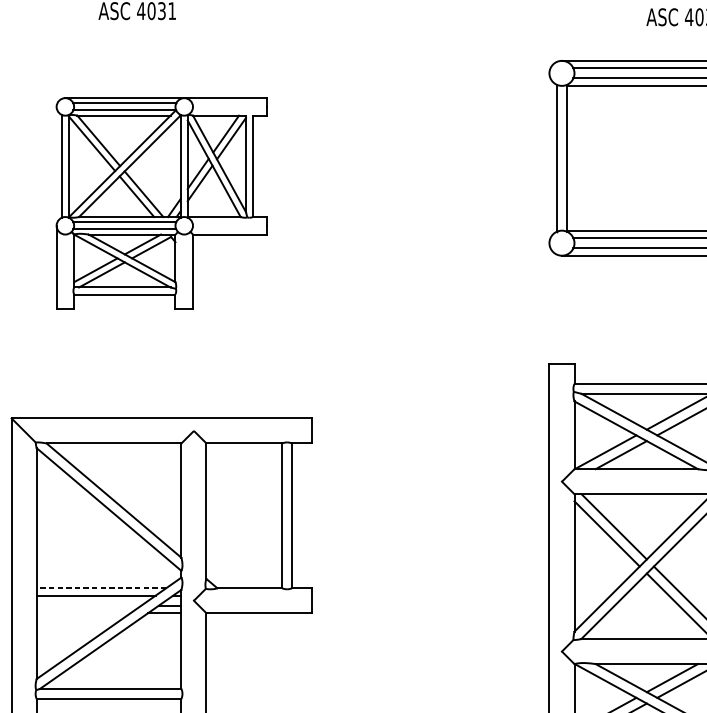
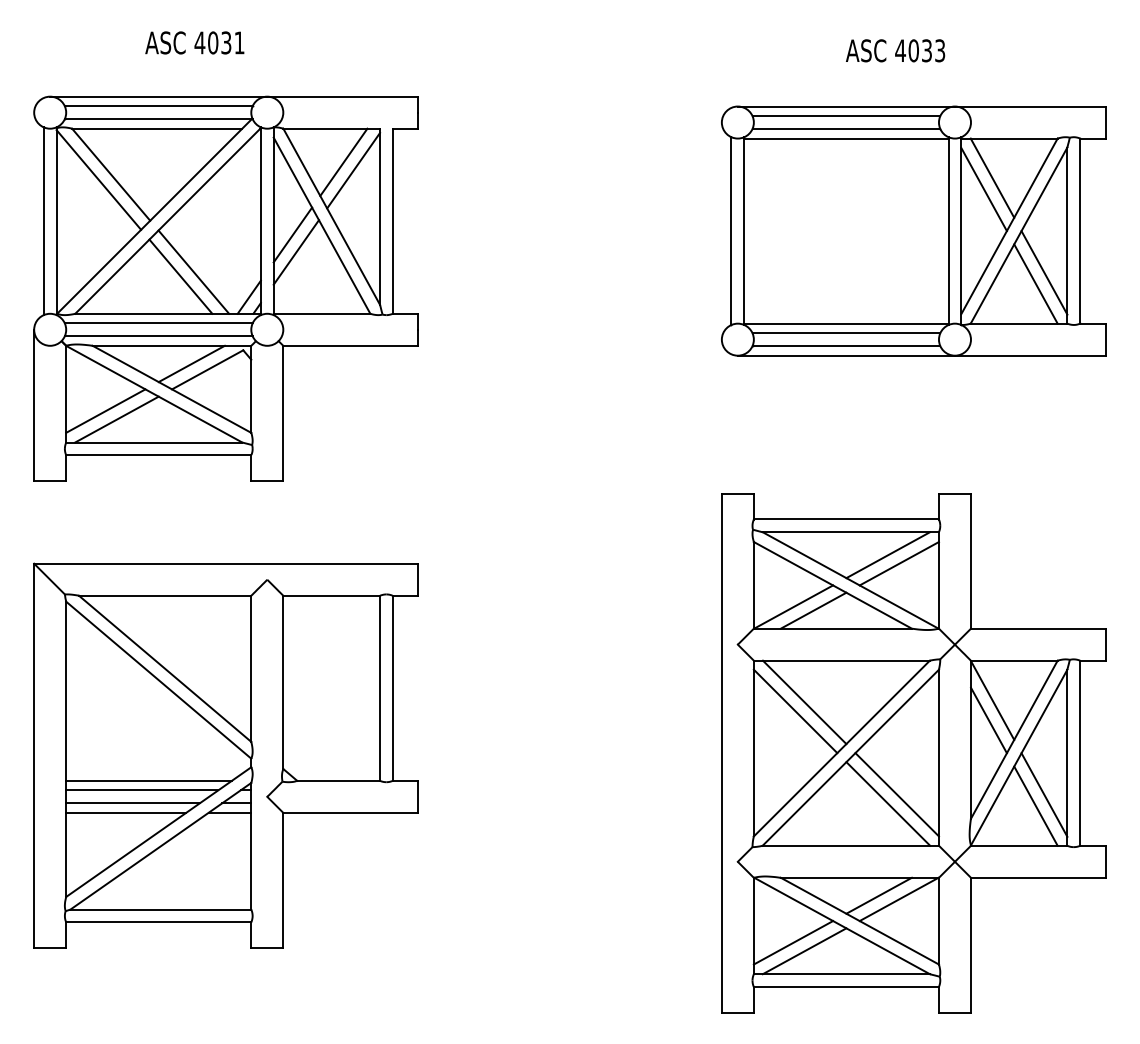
part: (161, 203) -> (225, 288), size x1.43
line: (101, 587) -> (149, 780), dashed -> solid
line: (88, 605) -> (132, 803), added
line: (83, 612) -> (126, 812), added

